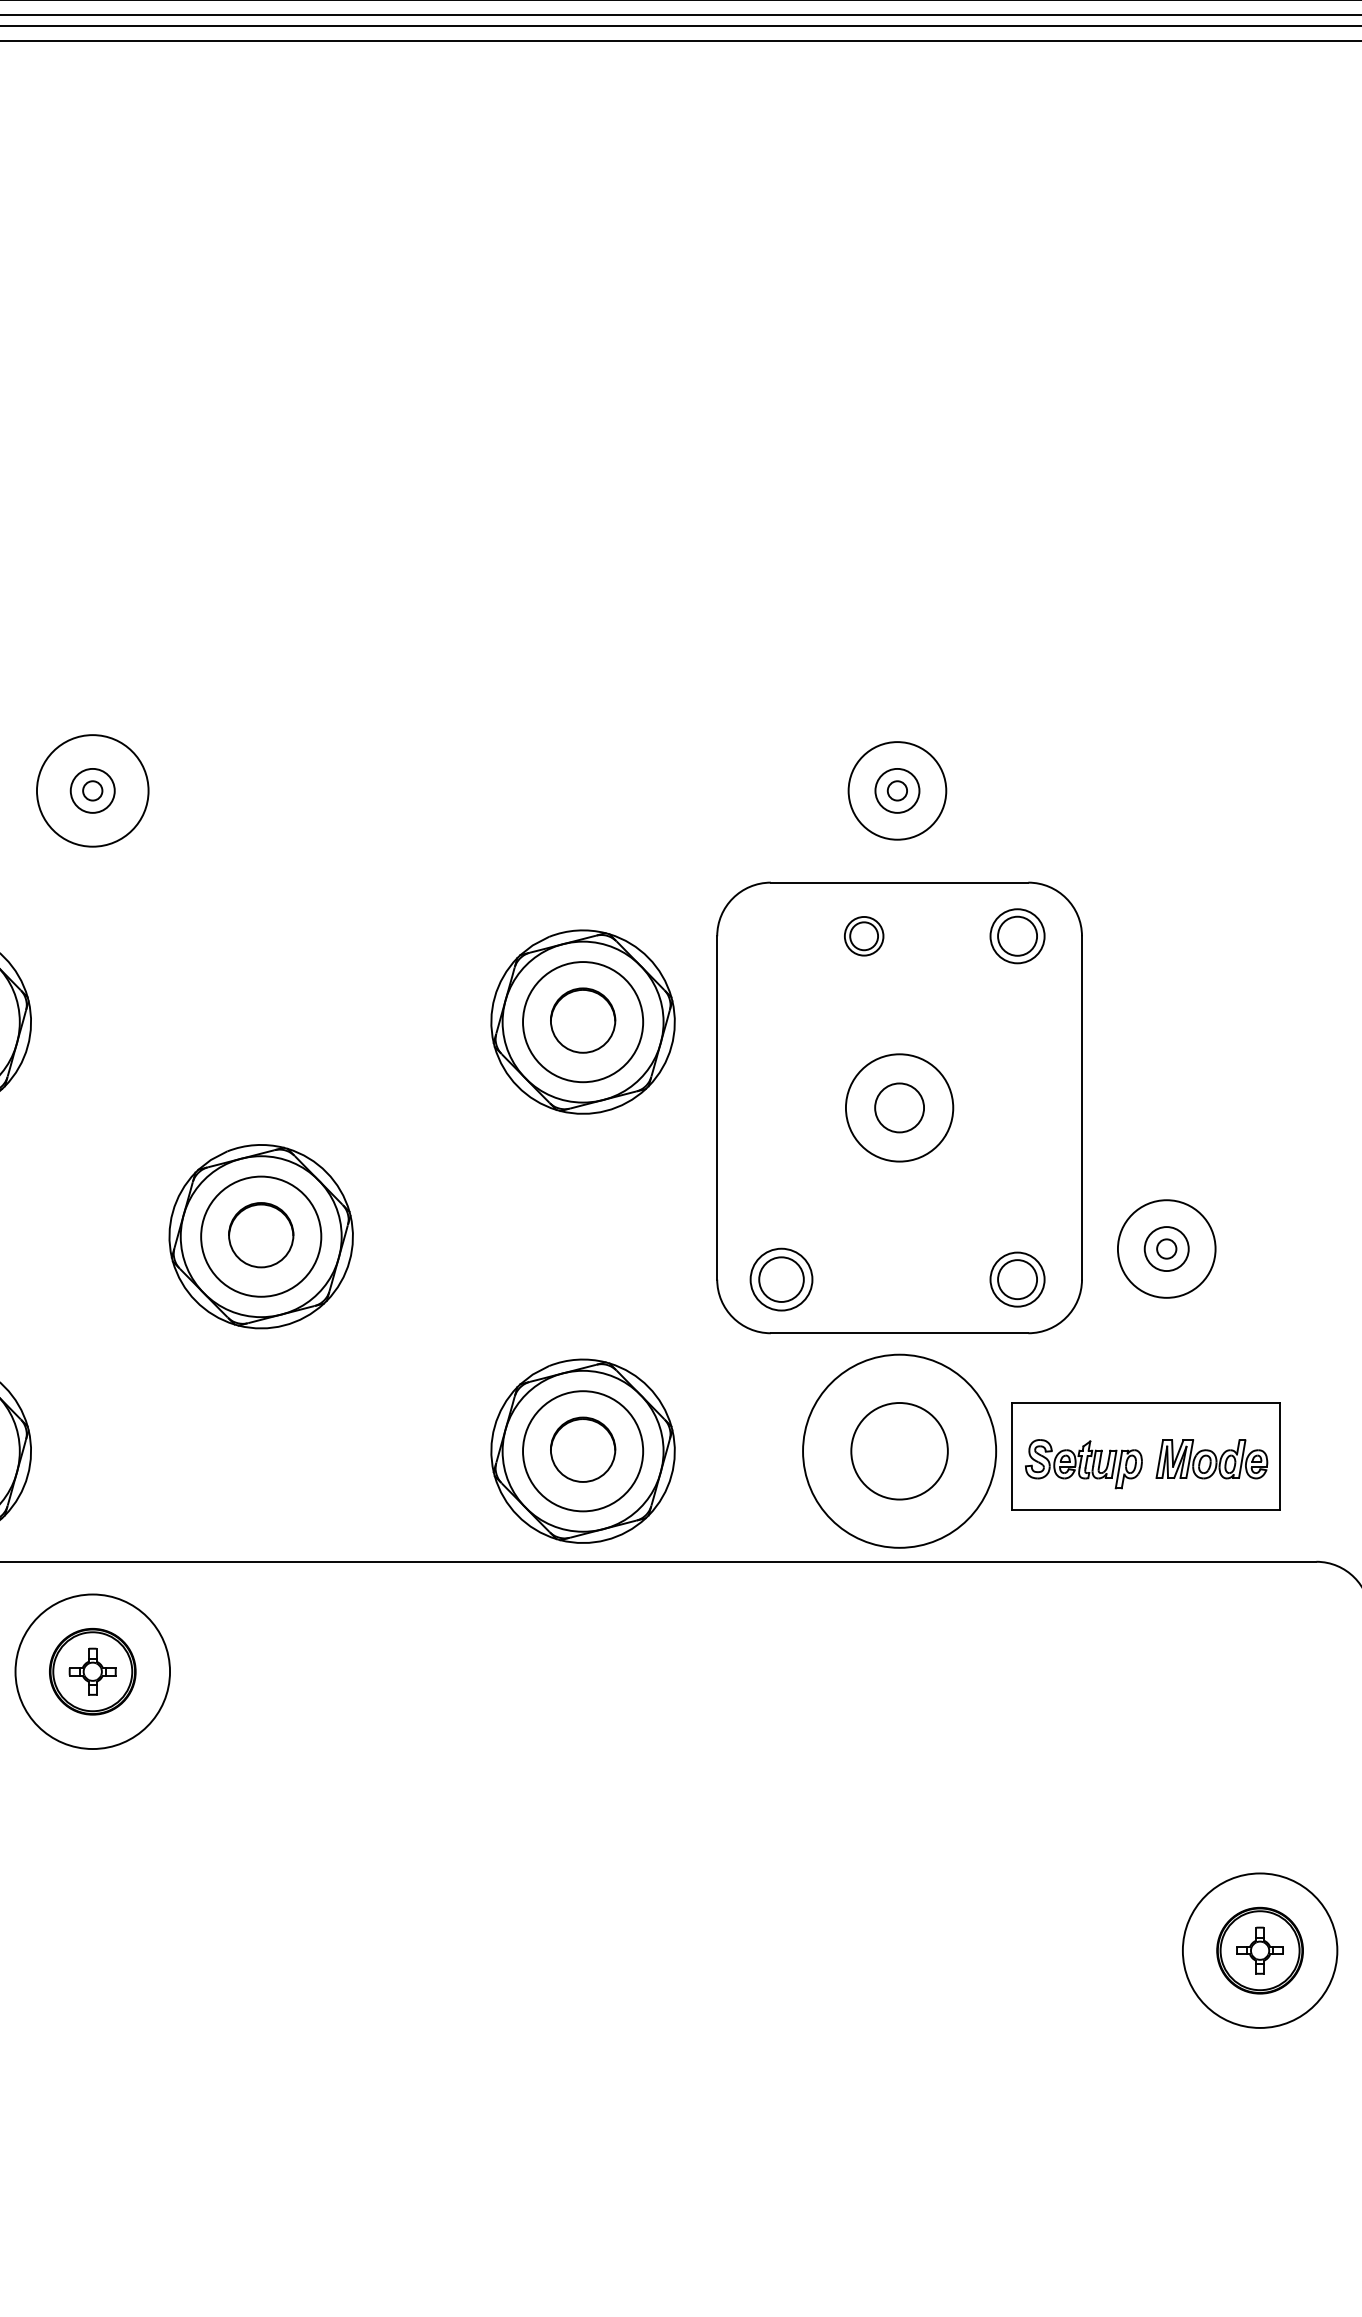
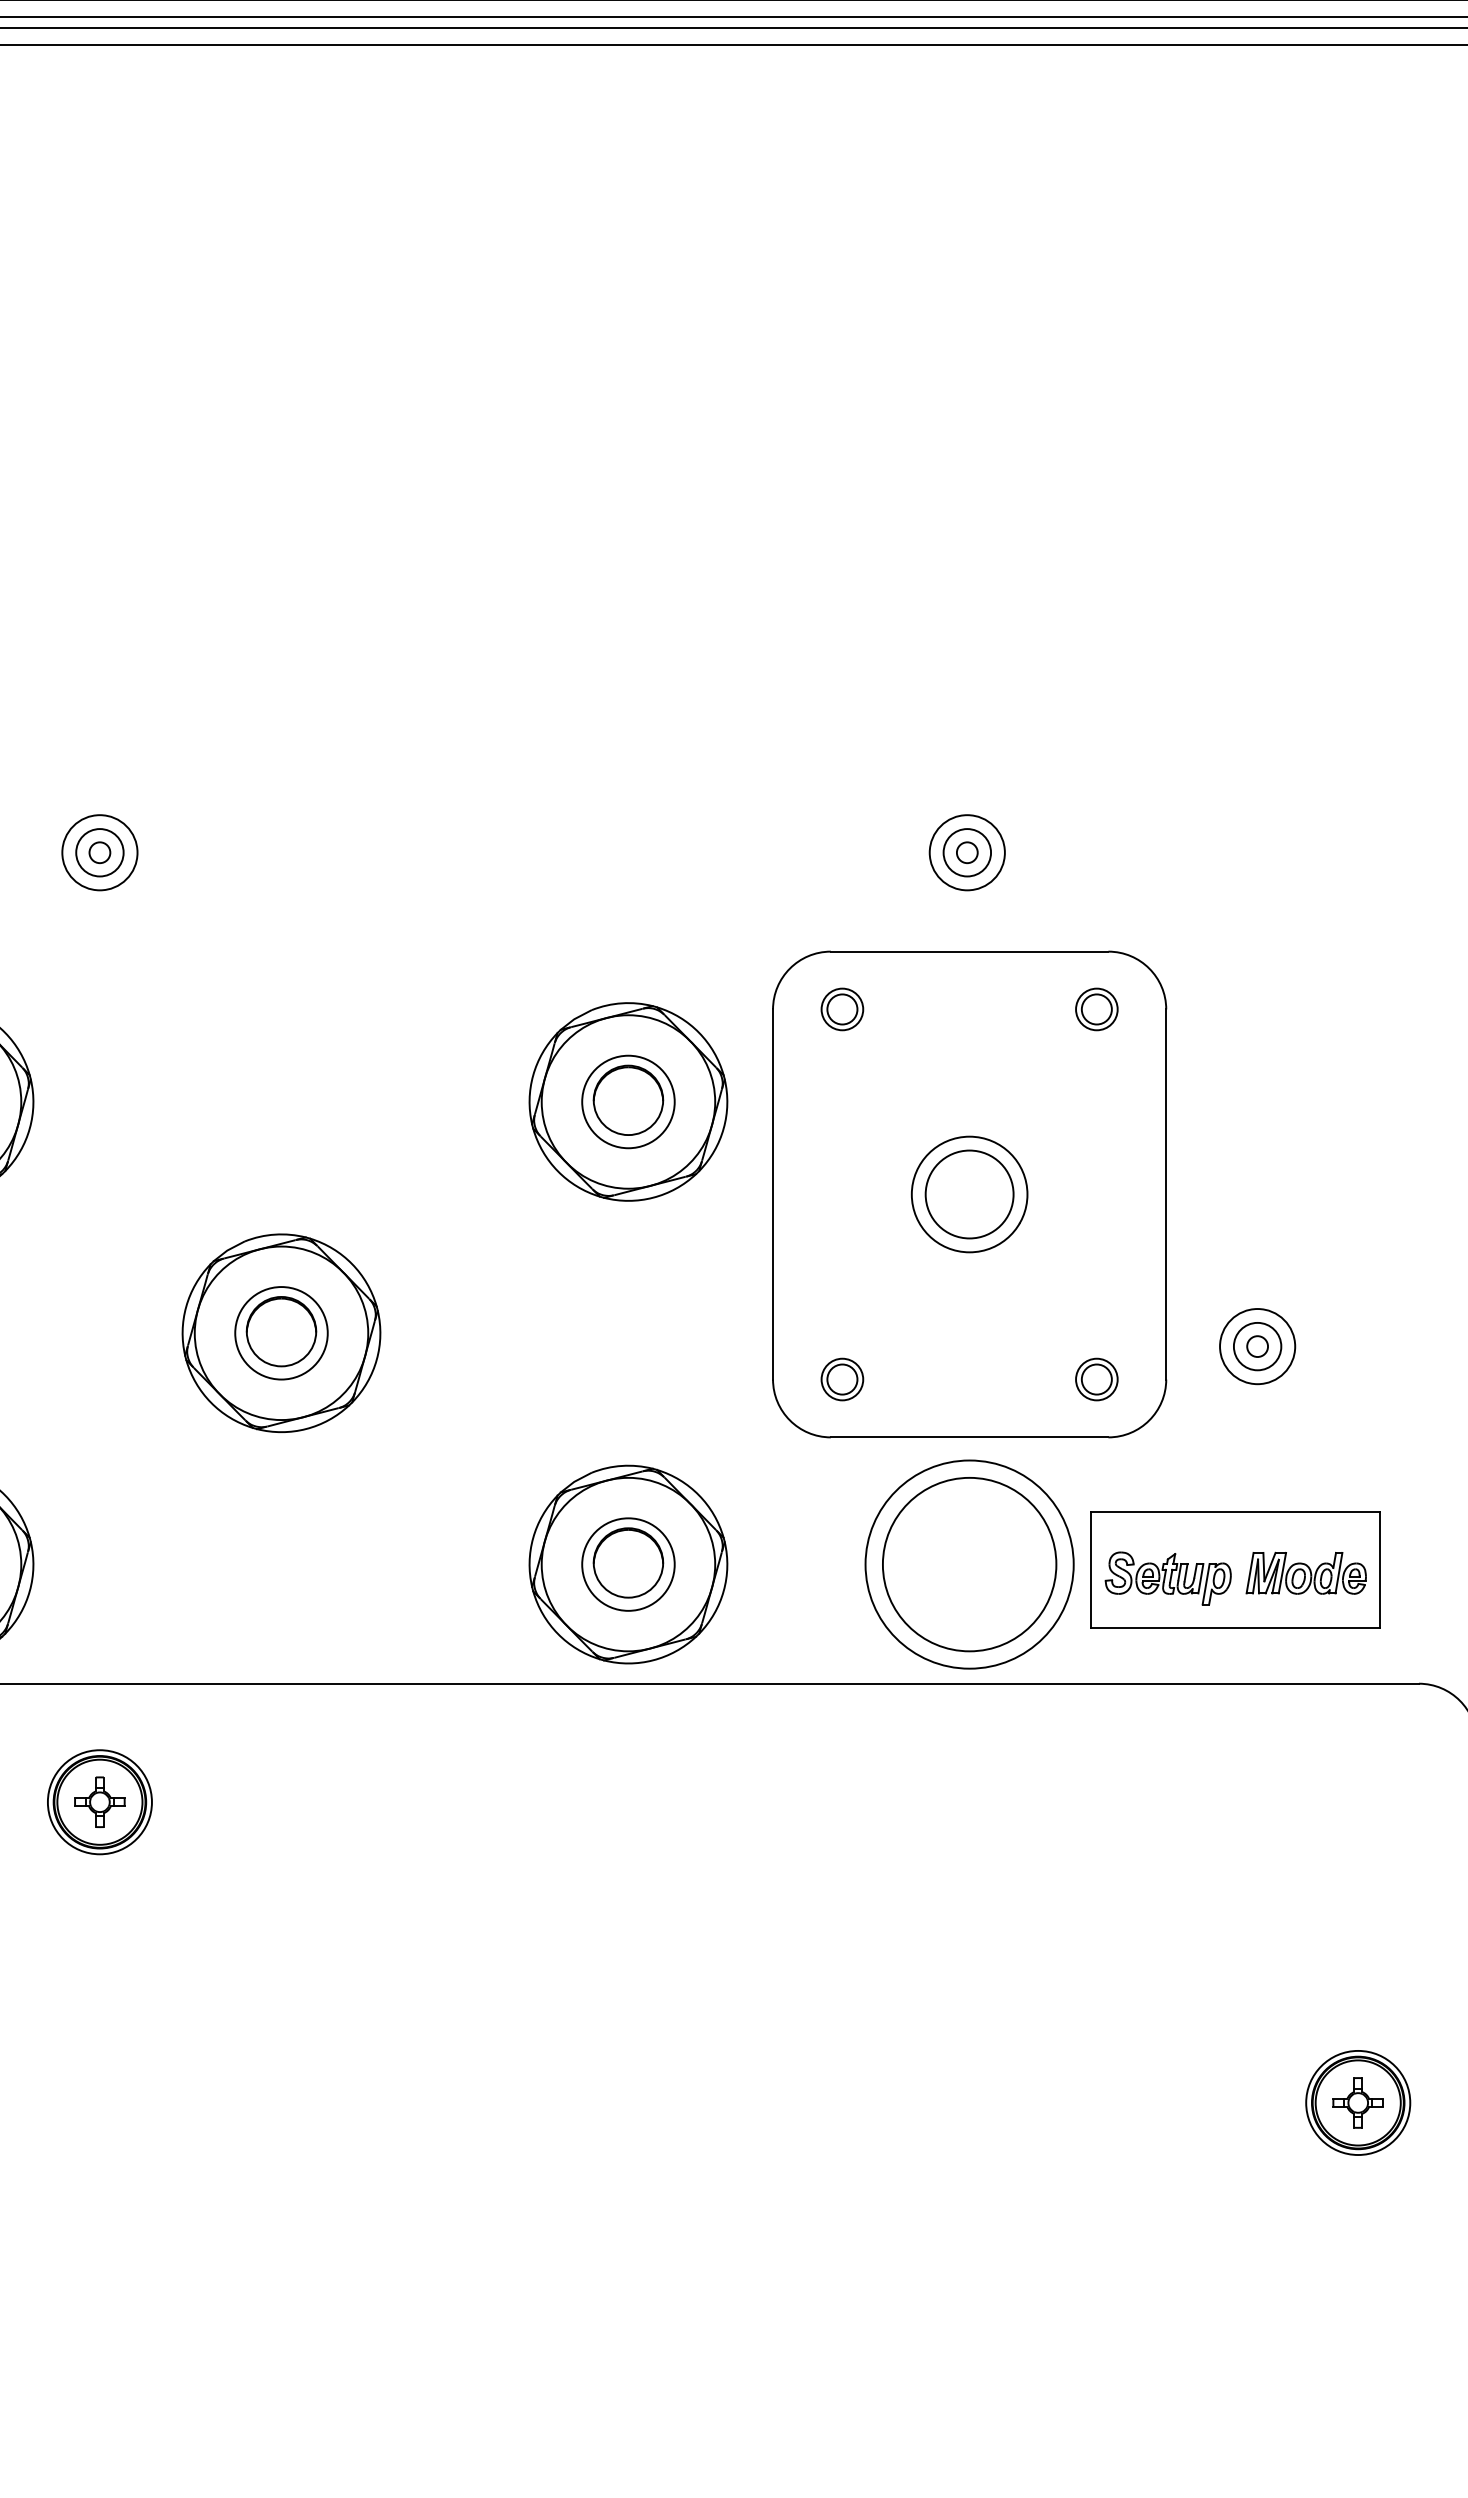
circle: (92, 790) -> (99, 852), size x0.62
circle: (896, 790) -> (966, 852), size x0.71
part: (864, 936) -> (842, 1009), moved
part: (1017, 936) -> (1096, 1009), size x0.71
circle: (583, 1021) -> (628, 1101), size x0.71
circle: (899, 1107) -> (969, 1194), size x1.67
circle: (261, 1236) -> (281, 1333), size x0.71
circle: (1166, 1248) -> (1257, 1346), size x0.71
part: (781, 1279) -> (842, 1379), size x0.62
part: (1017, 1279) -> (1096, 1379), size x0.71
circle: (583, 1451) -> (628, 1564), size x0.71
circle: (899, 1451) -> (969, 1564), size x1.67
circle: (92, 1671) -> (99, 1802), size x0.62
circle: (1260, 1950) -> (1358, 2102), size x0.62

